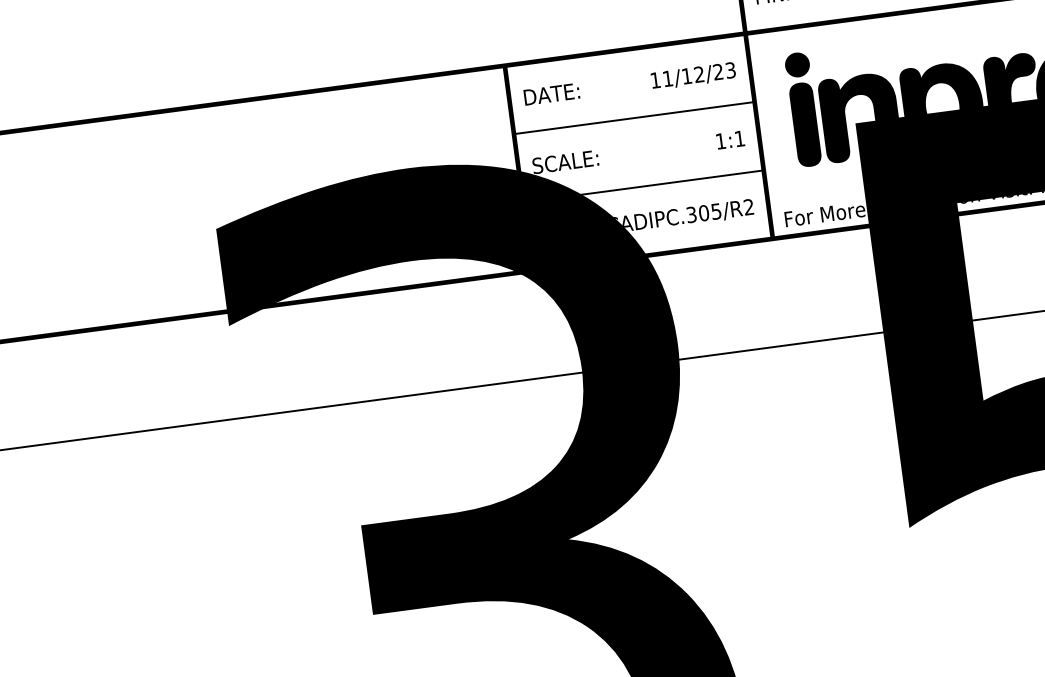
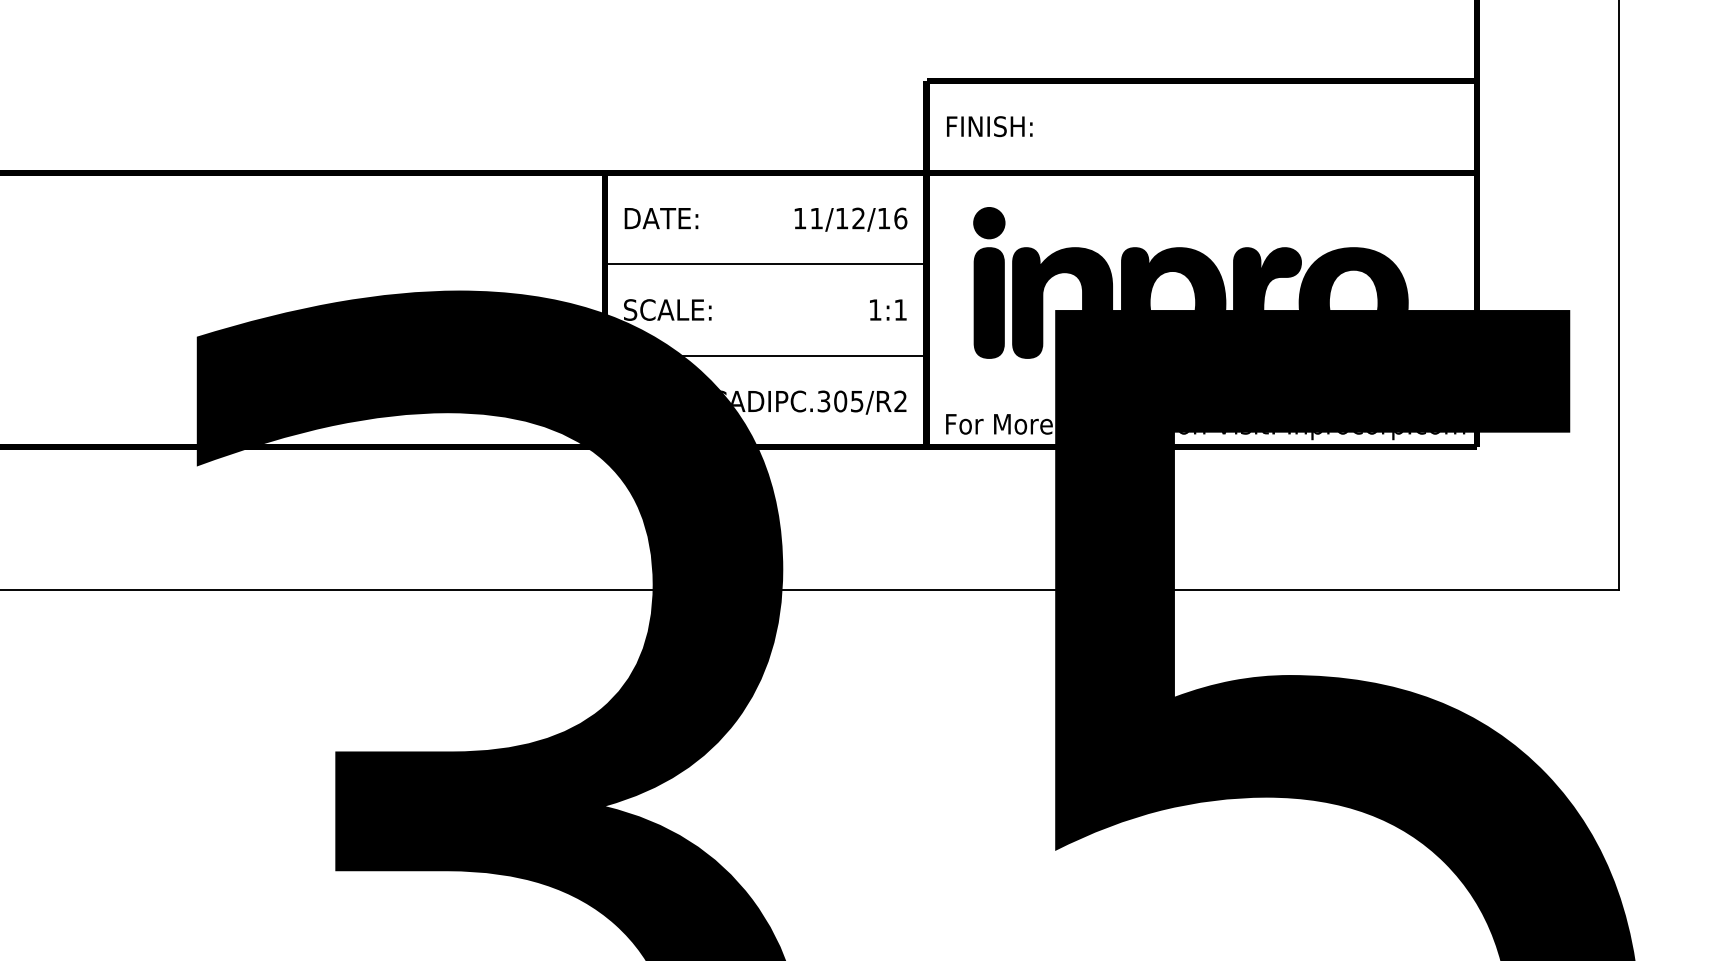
text: (724, 71) -> (892, 218), 11/12/23 -> 11/12/16

